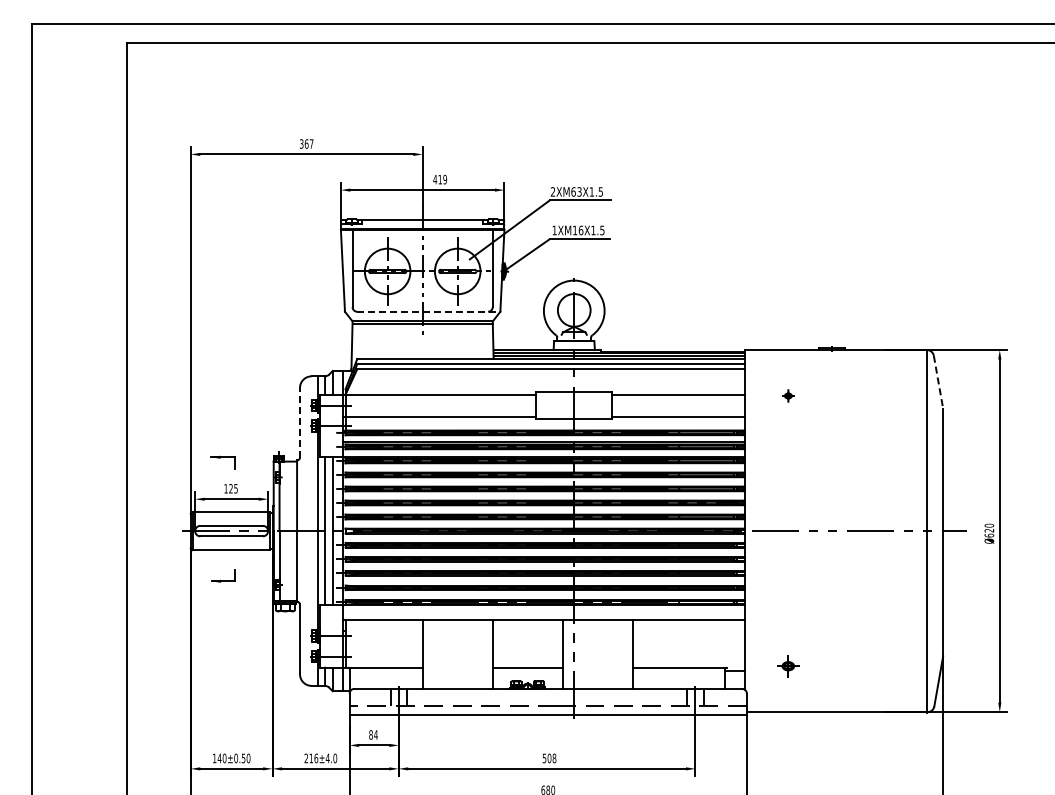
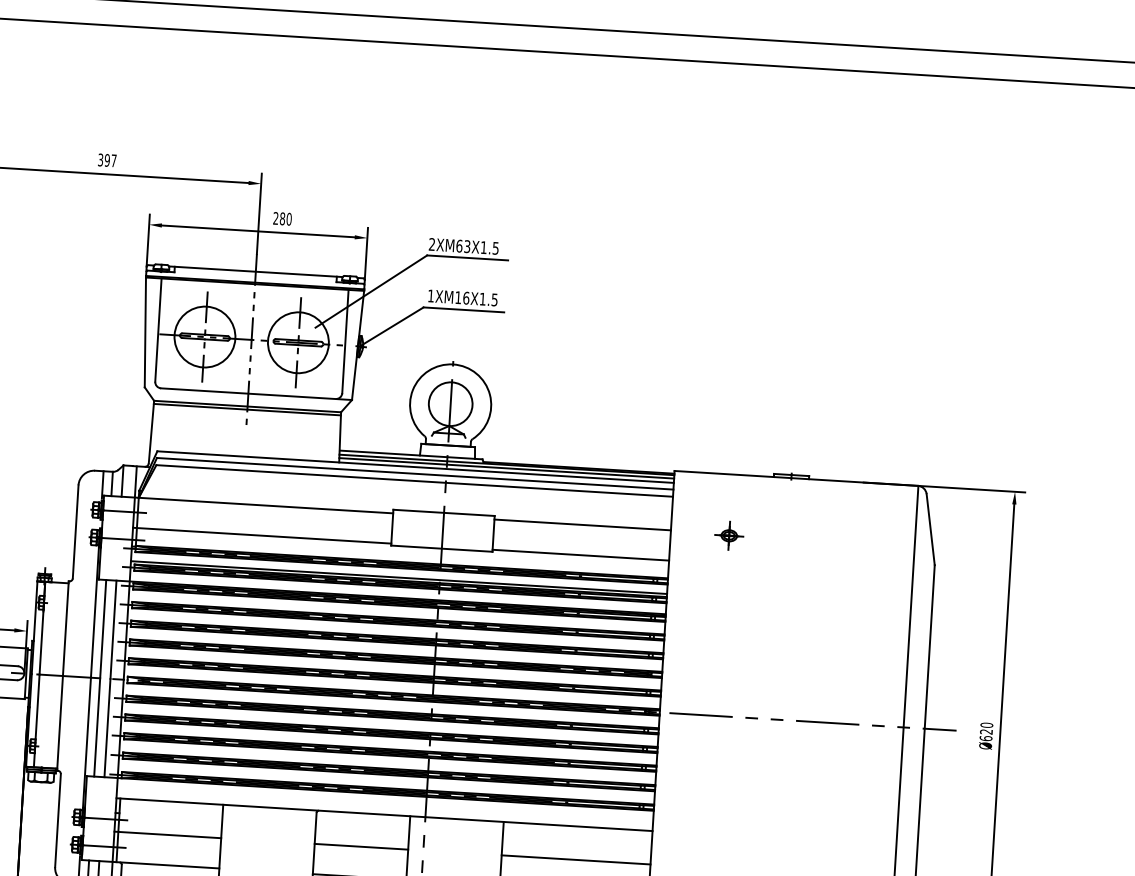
text: (306, 143) -> (107, 159), 367 -> 397
text: (439, 179) -> (281, 218), 419 -> 280
line: (428, 311) -> (256, 393), dashed -> solid
line: (938, 382) -> (930, 530), dashed -> solid
part: (788, 395) -> (729, 535), size x1.67
line: (299, 422) -> (75, 531), dashed -> solid
line: (382, 645) -> (167, 835), added
line: (527, 645) -> (360, 847), added
line: (688, 645) -> (575, 860), added

